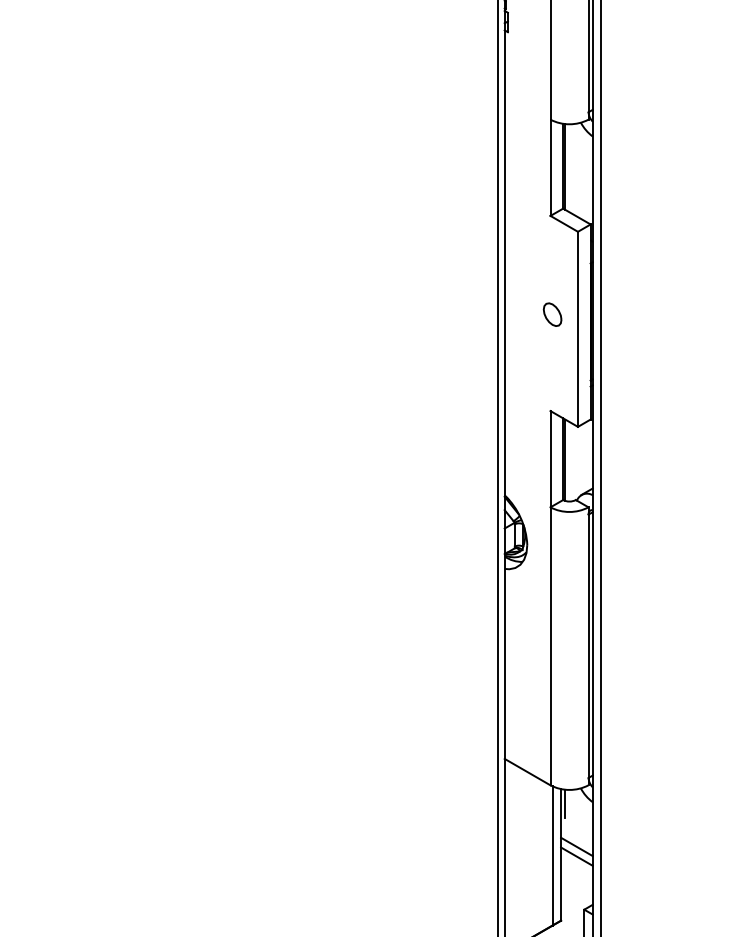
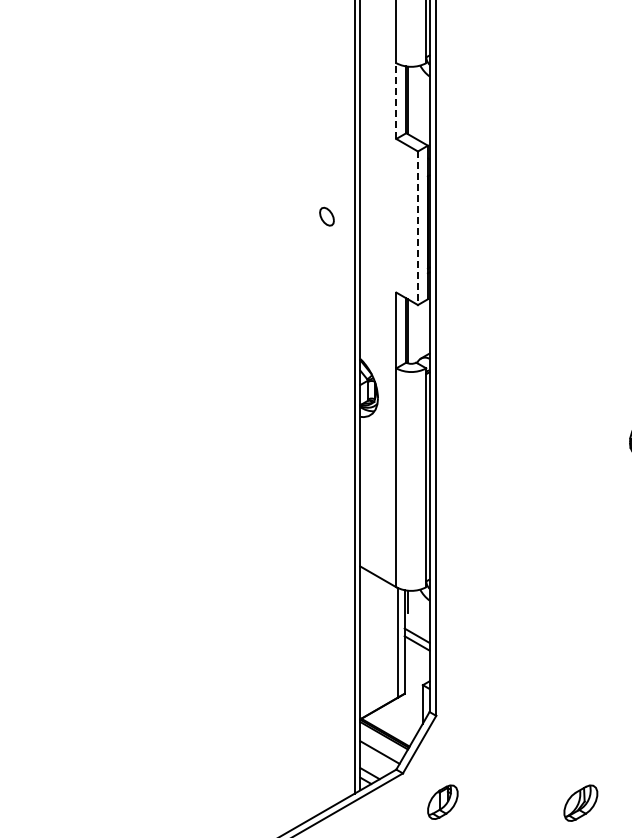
line: (550, 168) -> (396, 101), solid -> dashed
part: (551, 314) -> (326, 216), moved
line: (577, 329) -> (417, 228), solid -> dashed

